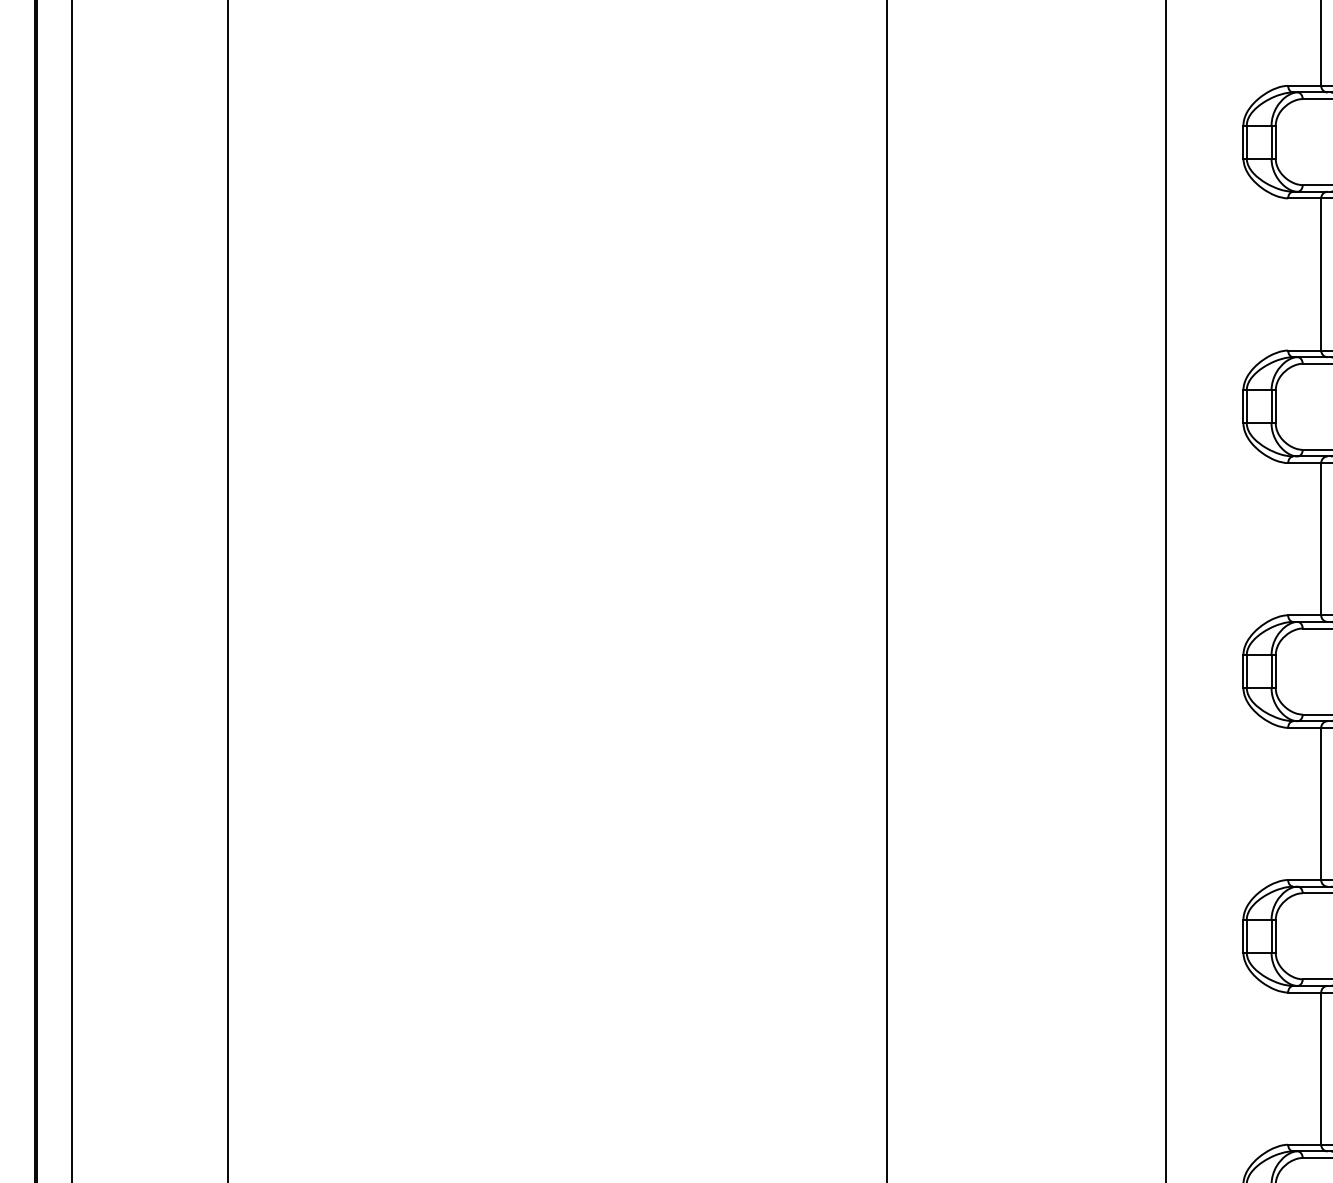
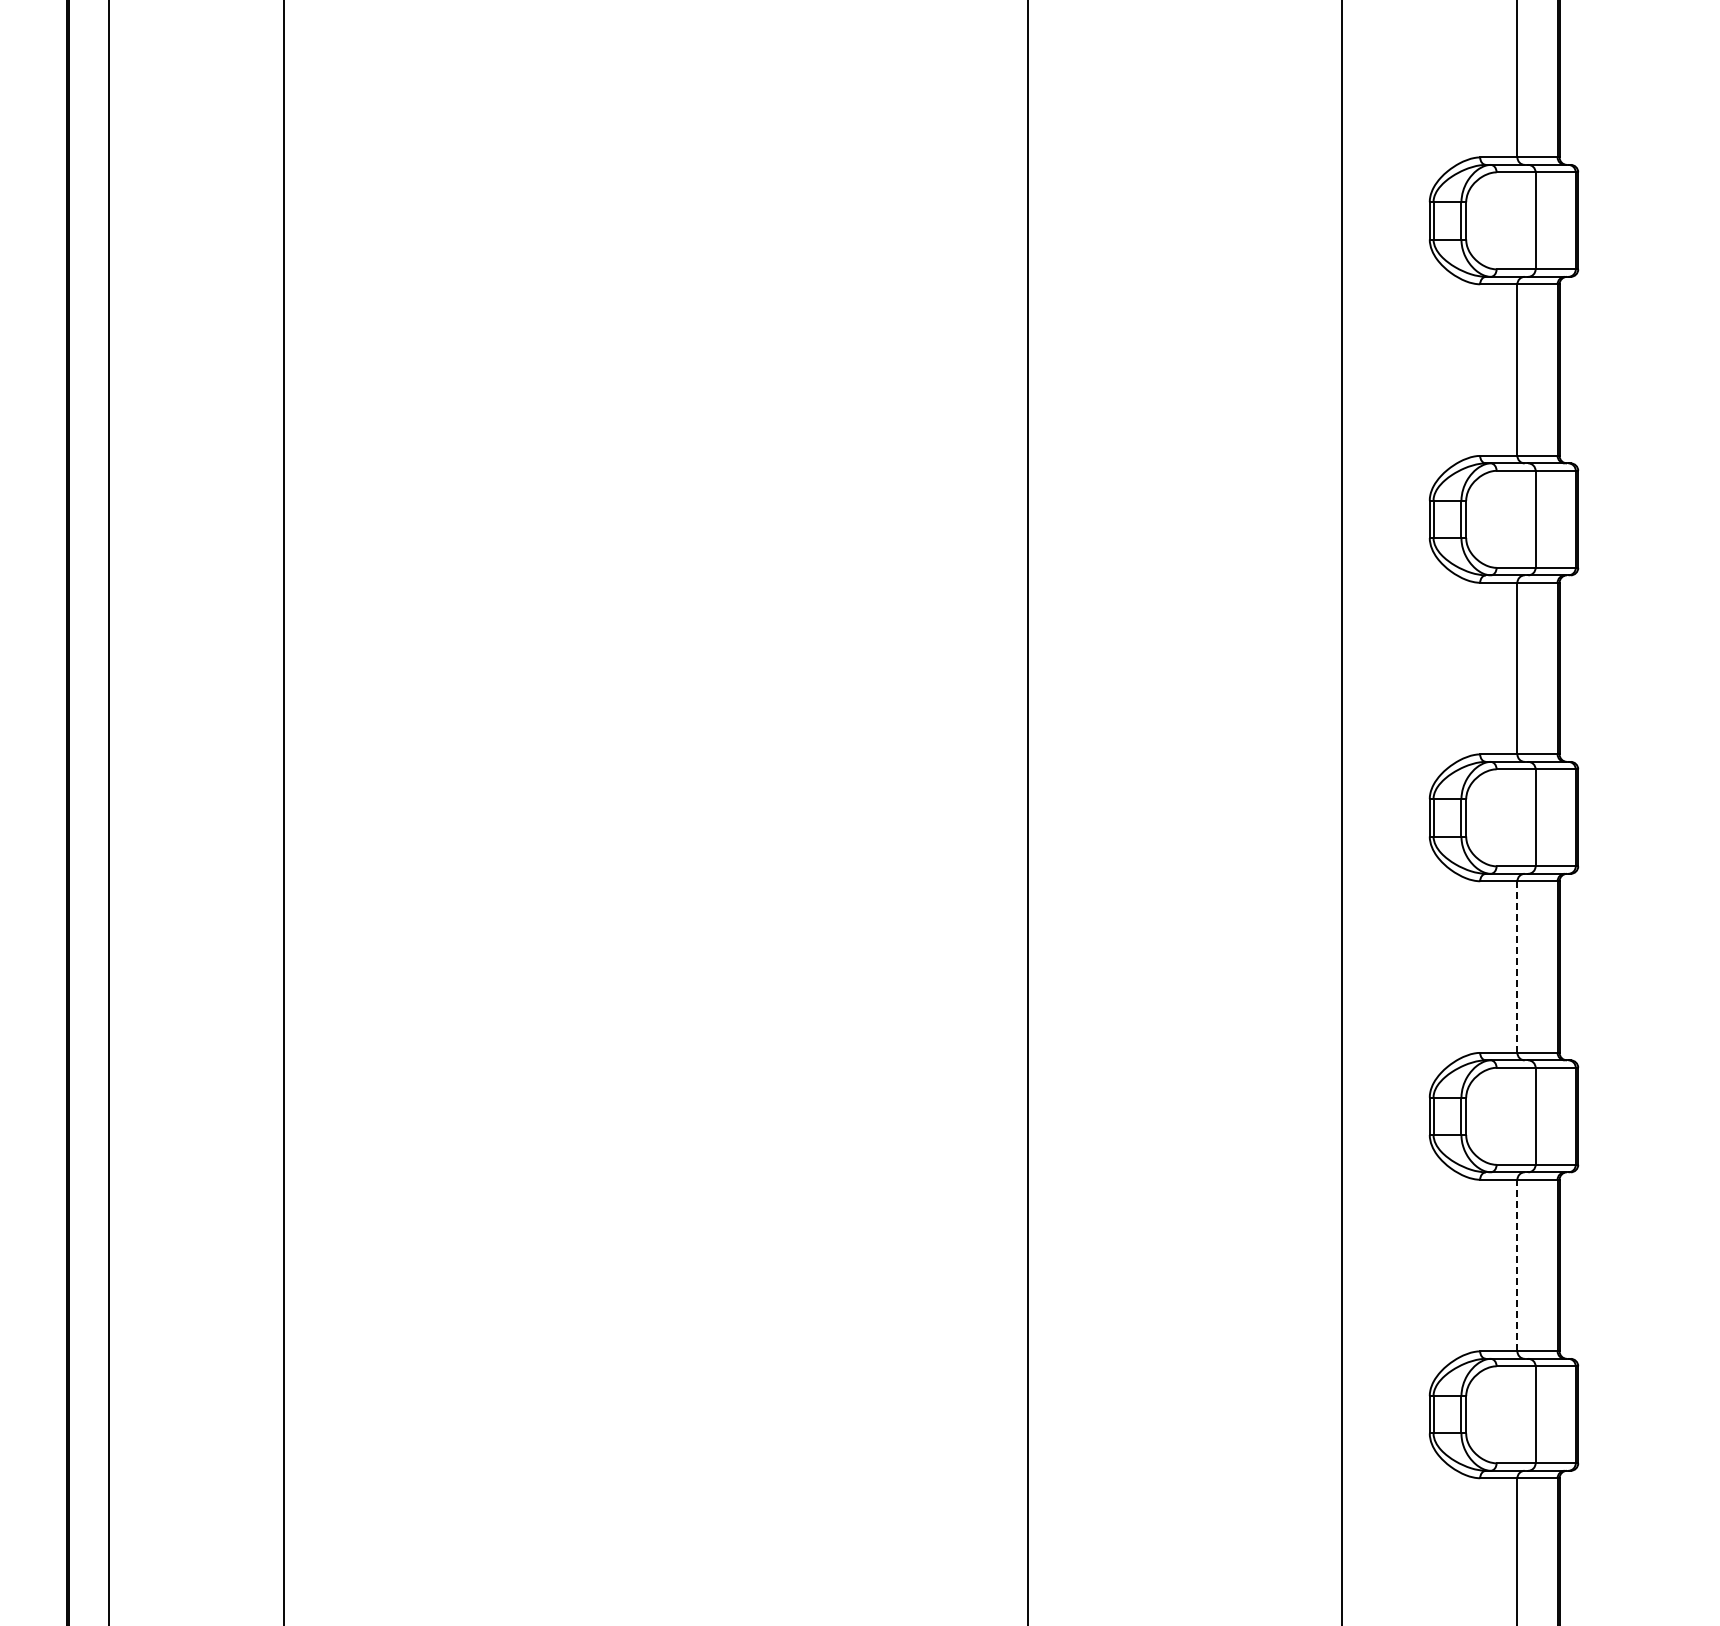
line: (1321, 804) -> (1517, 967), solid -> dashed
line: (1321, 1068) -> (1517, 1265), solid -> dashed

